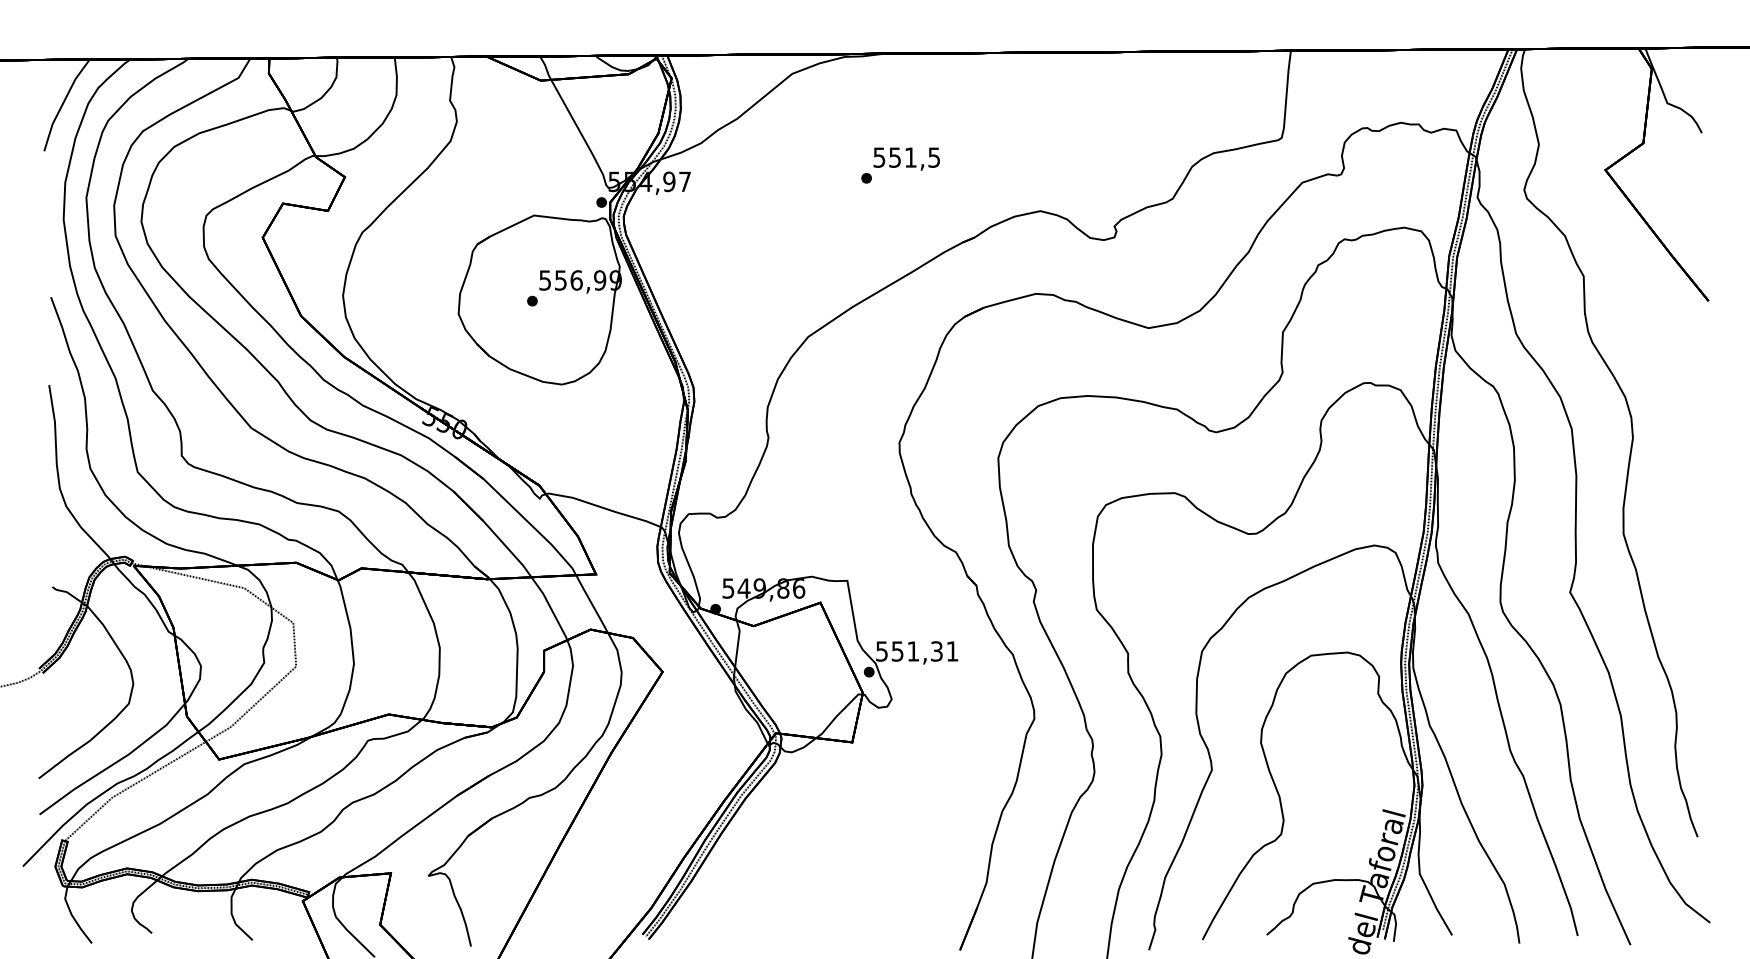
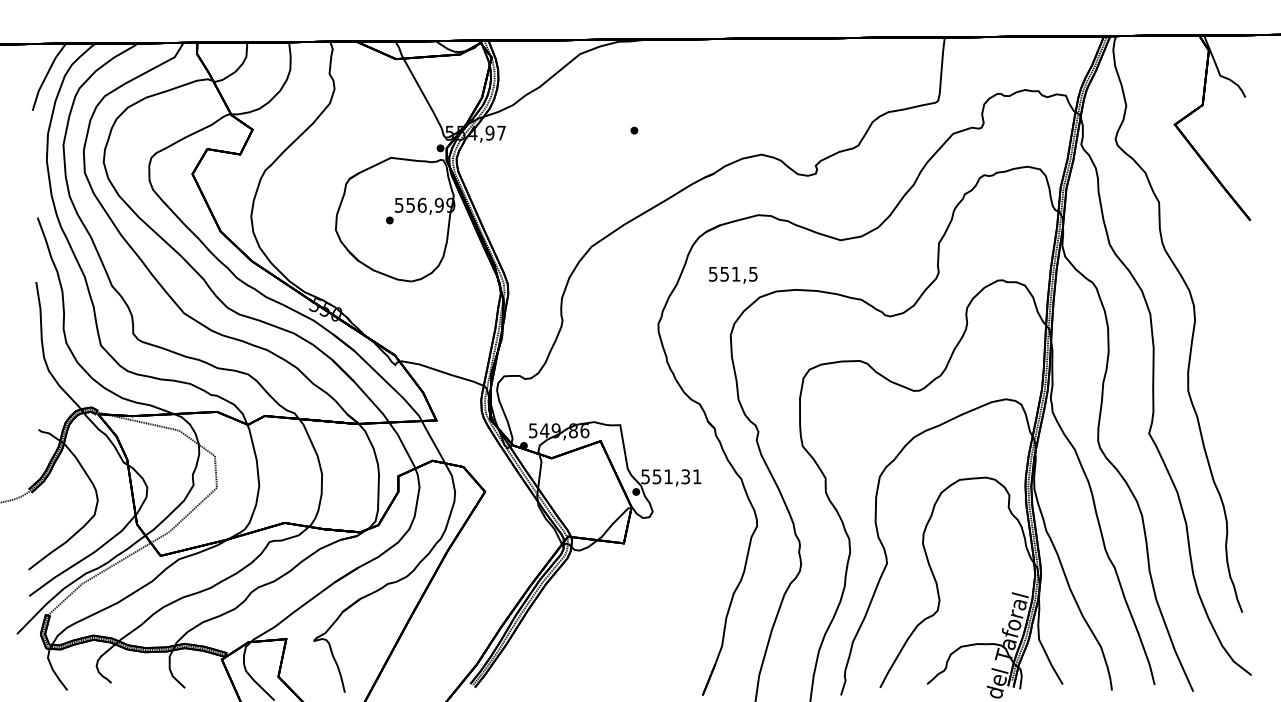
text: (906, 158) -> (733, 274), moved

